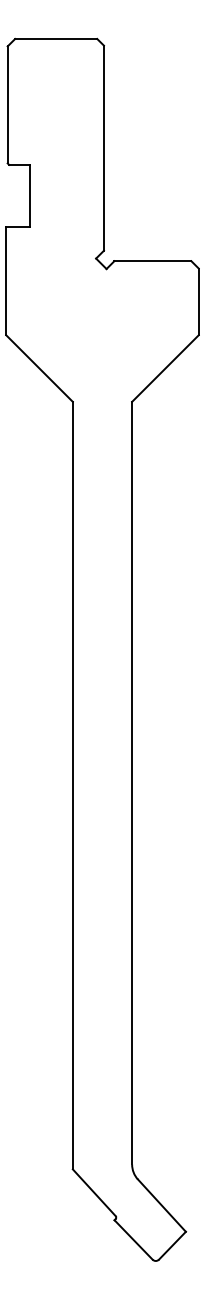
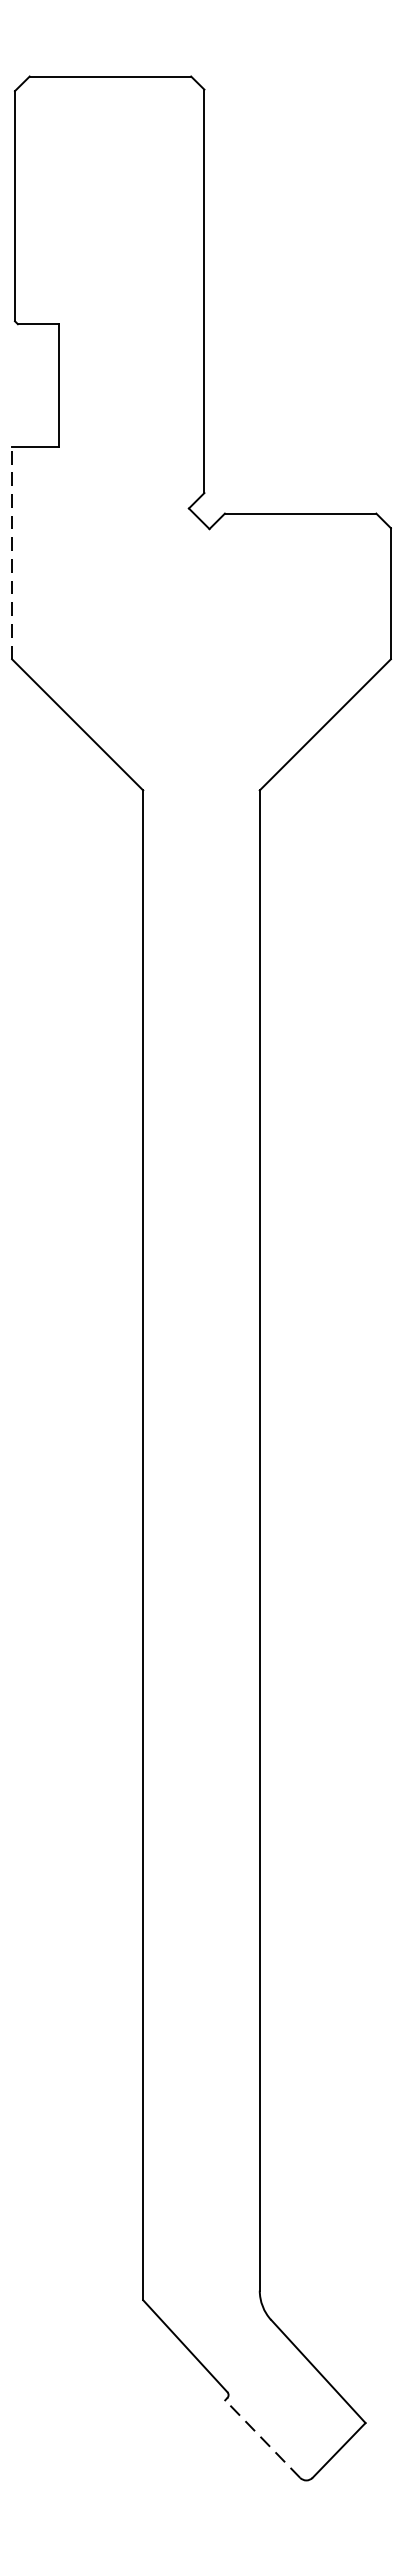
line: (6, 280) -> (12, 551), solid -> dashed
line: (133, 1239) -> (262, 2438), solid -> dashed

